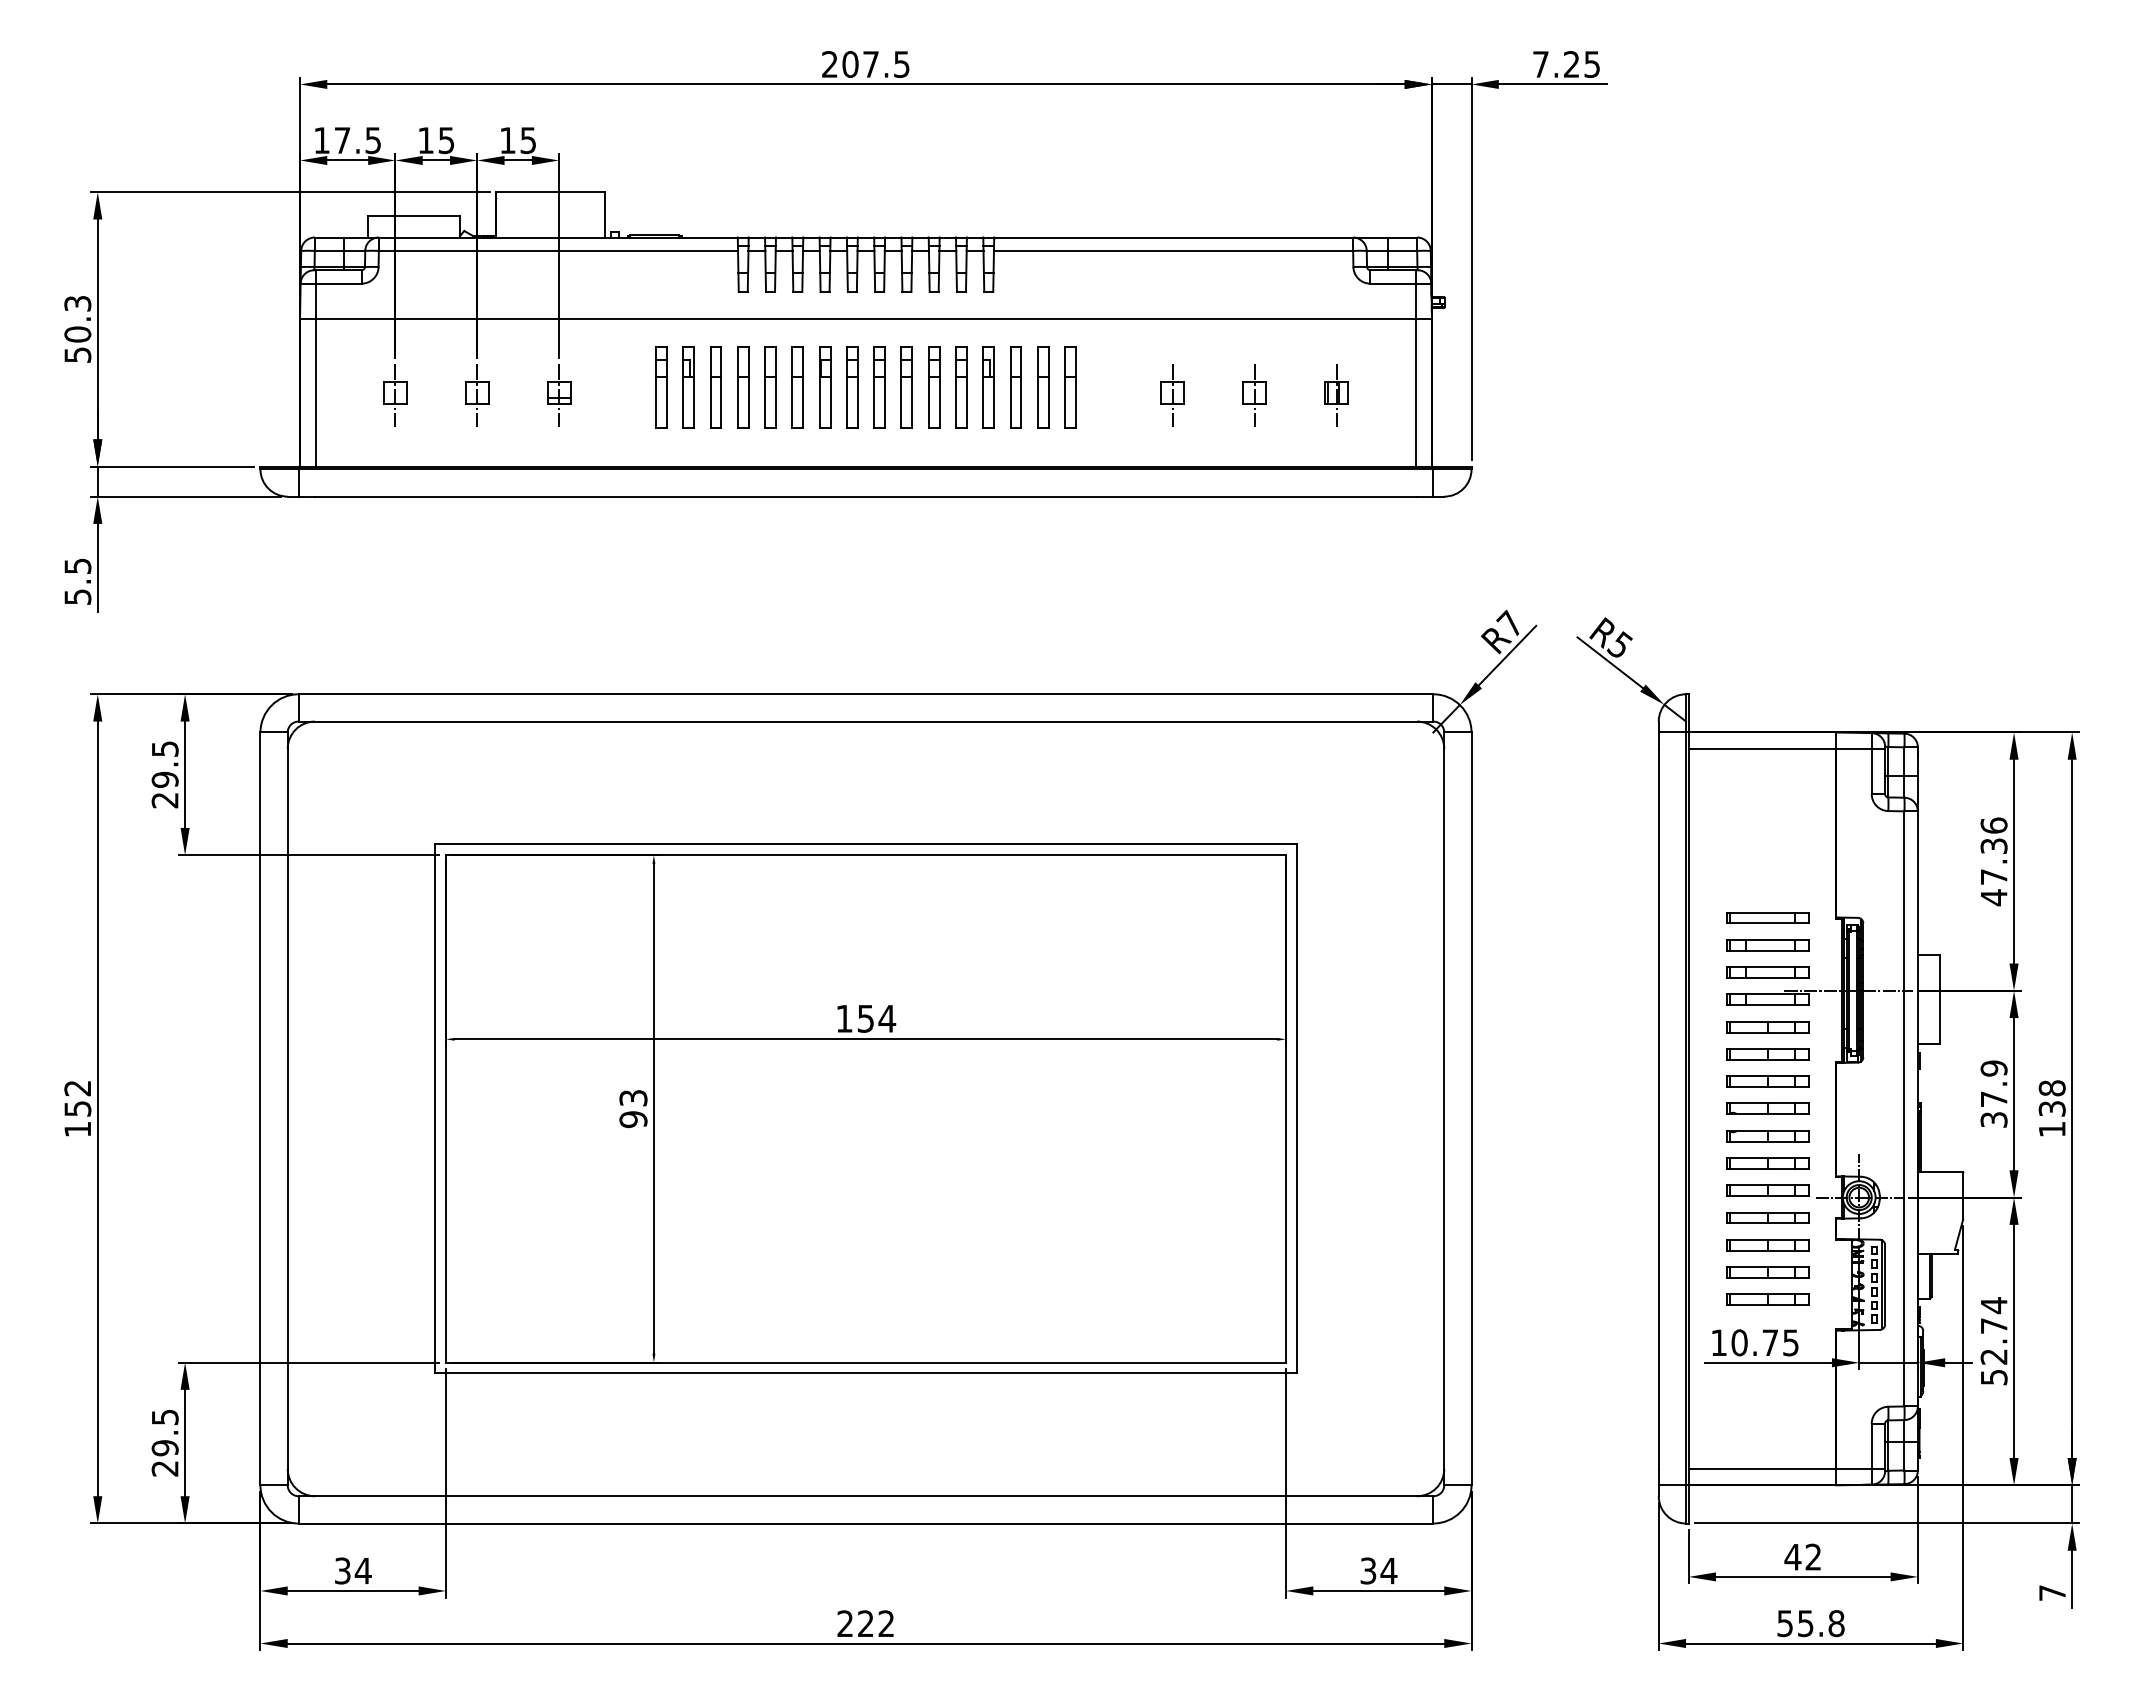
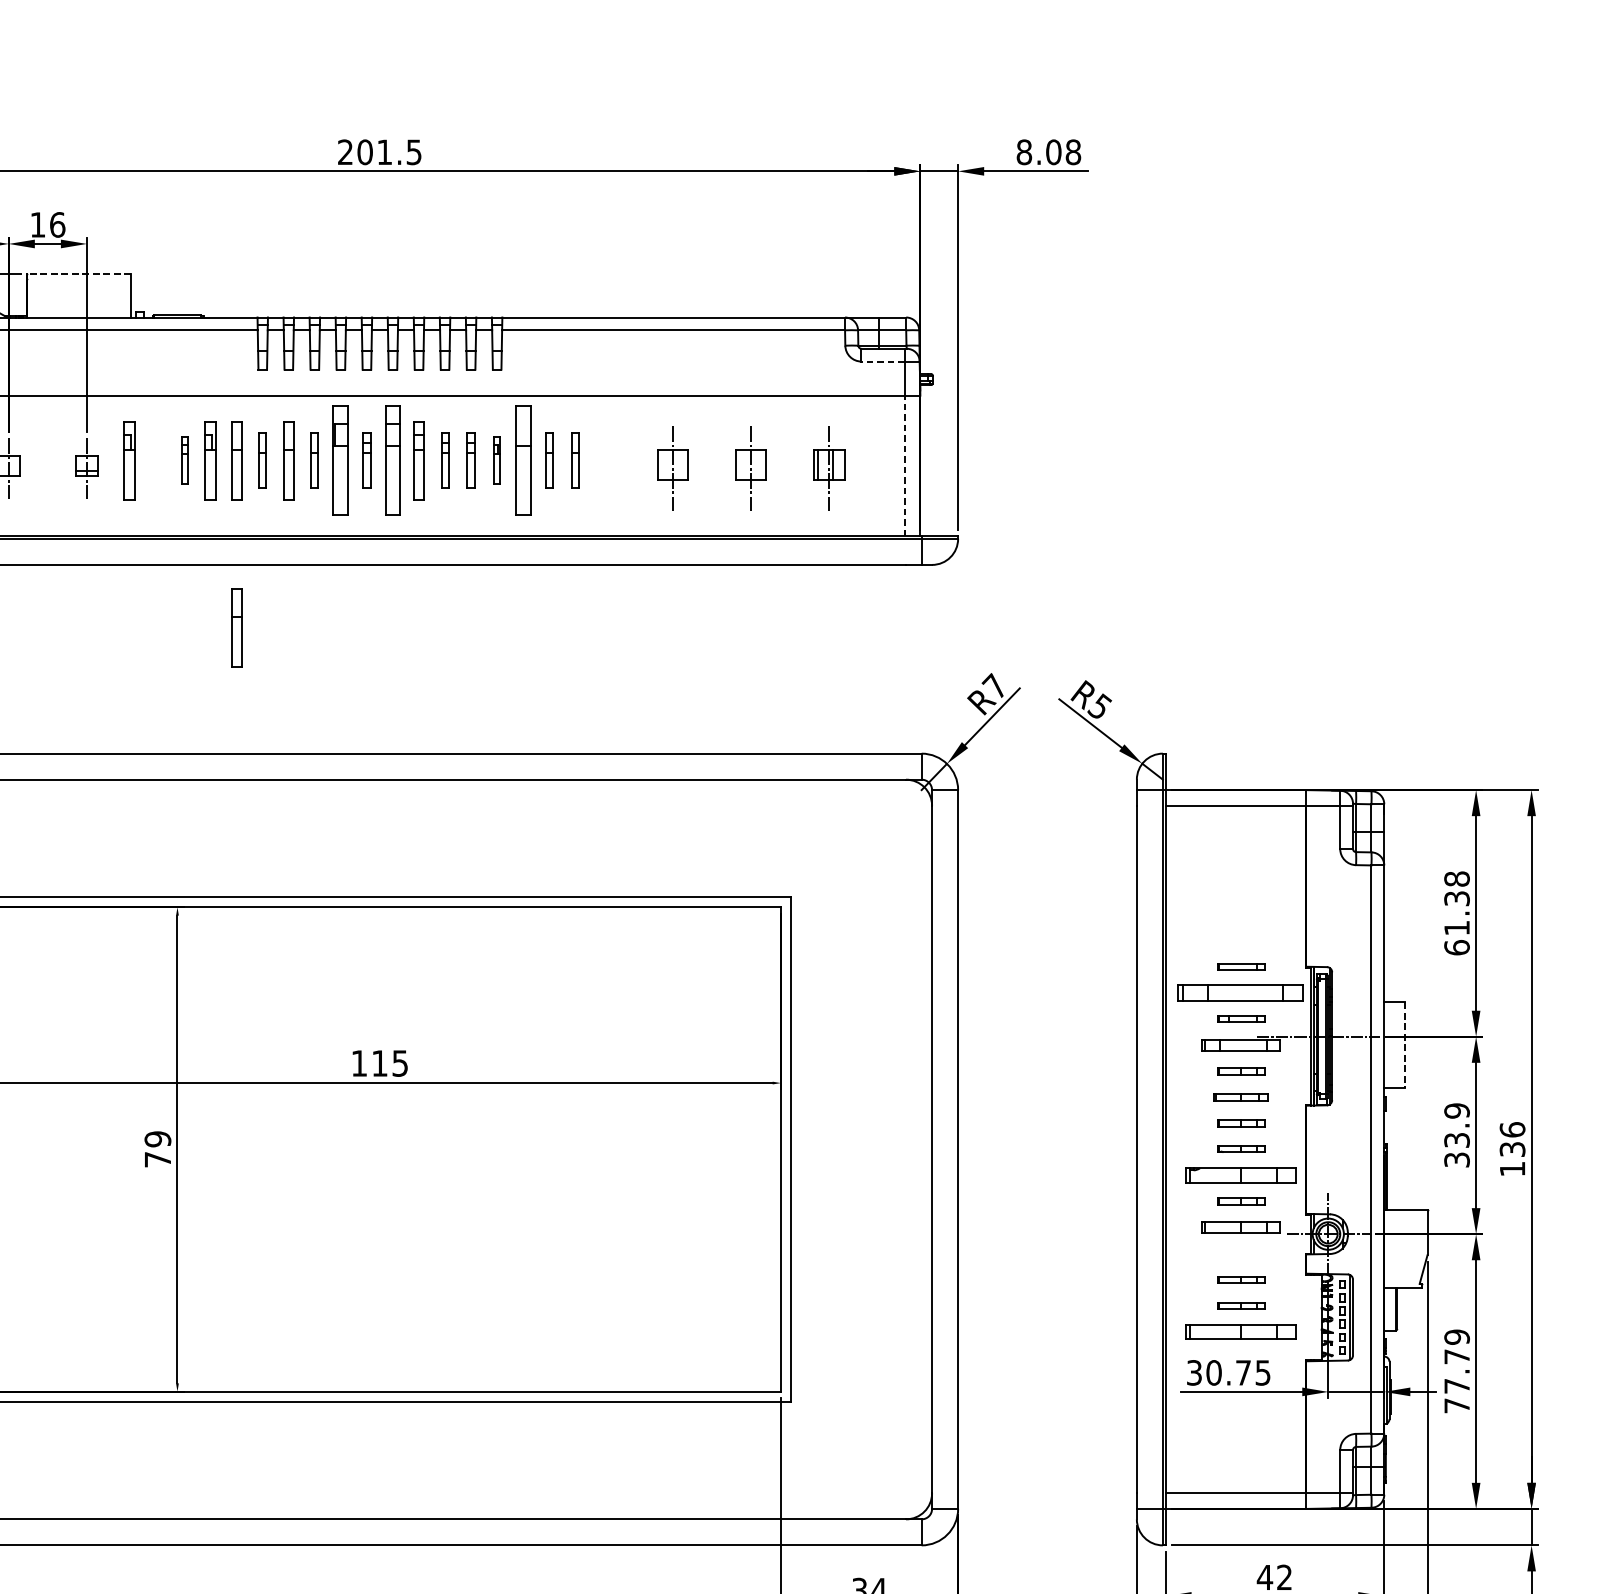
text: (870, 64) -> (384, 152), 207.5 -> 201.5
text: (1566, 64) -> (1048, 152), 7.25 -> 8.08
text: (528, 140) -> (57, 224), 15 -> 16
line: (550, 192) -> (78, 274), solid -> dashed
line: (1392, 283) -> (882, 361), solid -> dashed
part: (603, 387) -> (129, 460), added
part: (661, 387) -> (184, 460), size x0.6
part: (743, 387) -> (262, 460), size x0.7
part: (797, 387) -> (314, 460), size x0.7
part: (825, 387) -> (341, 460), size x1.4
part: (852, 387) -> (367, 460), size x0.7
part: (879, 387) -> (392, 460), size x1.4
part: (934, 387) -> (445, 460), size x0.7
part: (961, 387) -> (471, 460), size x0.7
part: (988, 387) -> (496, 460), size x0.6
part: (1015, 387) -> (522, 460), size x1.4
part: (1043, 387) -> (549, 460), size x0.7
part: (1070, 387) -> (575, 460), size x0.7
line: (1415, 393) -> (904, 466), solid -> dashed
part: (1172, 395) -> (672, 468), size x1.4
part: (1254, 395) -> (750, 468), size x1.4
part: (1336, 395) -> (829, 468), size x1.4
part: (715, 562) -> (236, 627), added
text: (1993, 861) -> (1456, 913), 47.36 -> 61.38
part: (1767, 917) -> (1240, 966), size x0.6
part: (1767, 945) -> (1240, 993), size x1.6
part: (1767, 972) -> (1240, 1019), size x0.6
line: (1939, 999) -> (1404, 1045), solid -> dashed
text: (876, 1018) -> (389, 1063), 154 -> 115
part: (1767, 1027) -> (1240, 1071), size x0.6
part: (1767, 1054) -> (1240, 1097), size x0.7
part: (1767, 1081) -> (1240, 1123), size x0.6
text: (2051, 1088) -> (1511, 1130), 138 -> 136
text: (1993, 1099) -> (1456, 1140), 37.9 -> 33.9
text: (633, 1108) -> (157, 1149), 93 -> 79
part: (1767, 1108) -> (1240, 1149), size x0.6
part: (1767, 1136) -> (1240, 1175), size x1.4
part: (1767, 1163) -> (1240, 1201), size x0.6
part: (1767, 1217) -> (1240, 1253), removed
part: (1767, 1245) -> (1240, 1279), size x0.6
part: (1767, 1272) -> (1240, 1305), size x0.6
part: (1767, 1299) -> (1240, 1331), size x1.4
text: (1993, 1341) -> (1456, 1371), 52.74 -> 77.79
text: (1718, 1342) -> (1193, 1372), 10.75 -> 30.75

